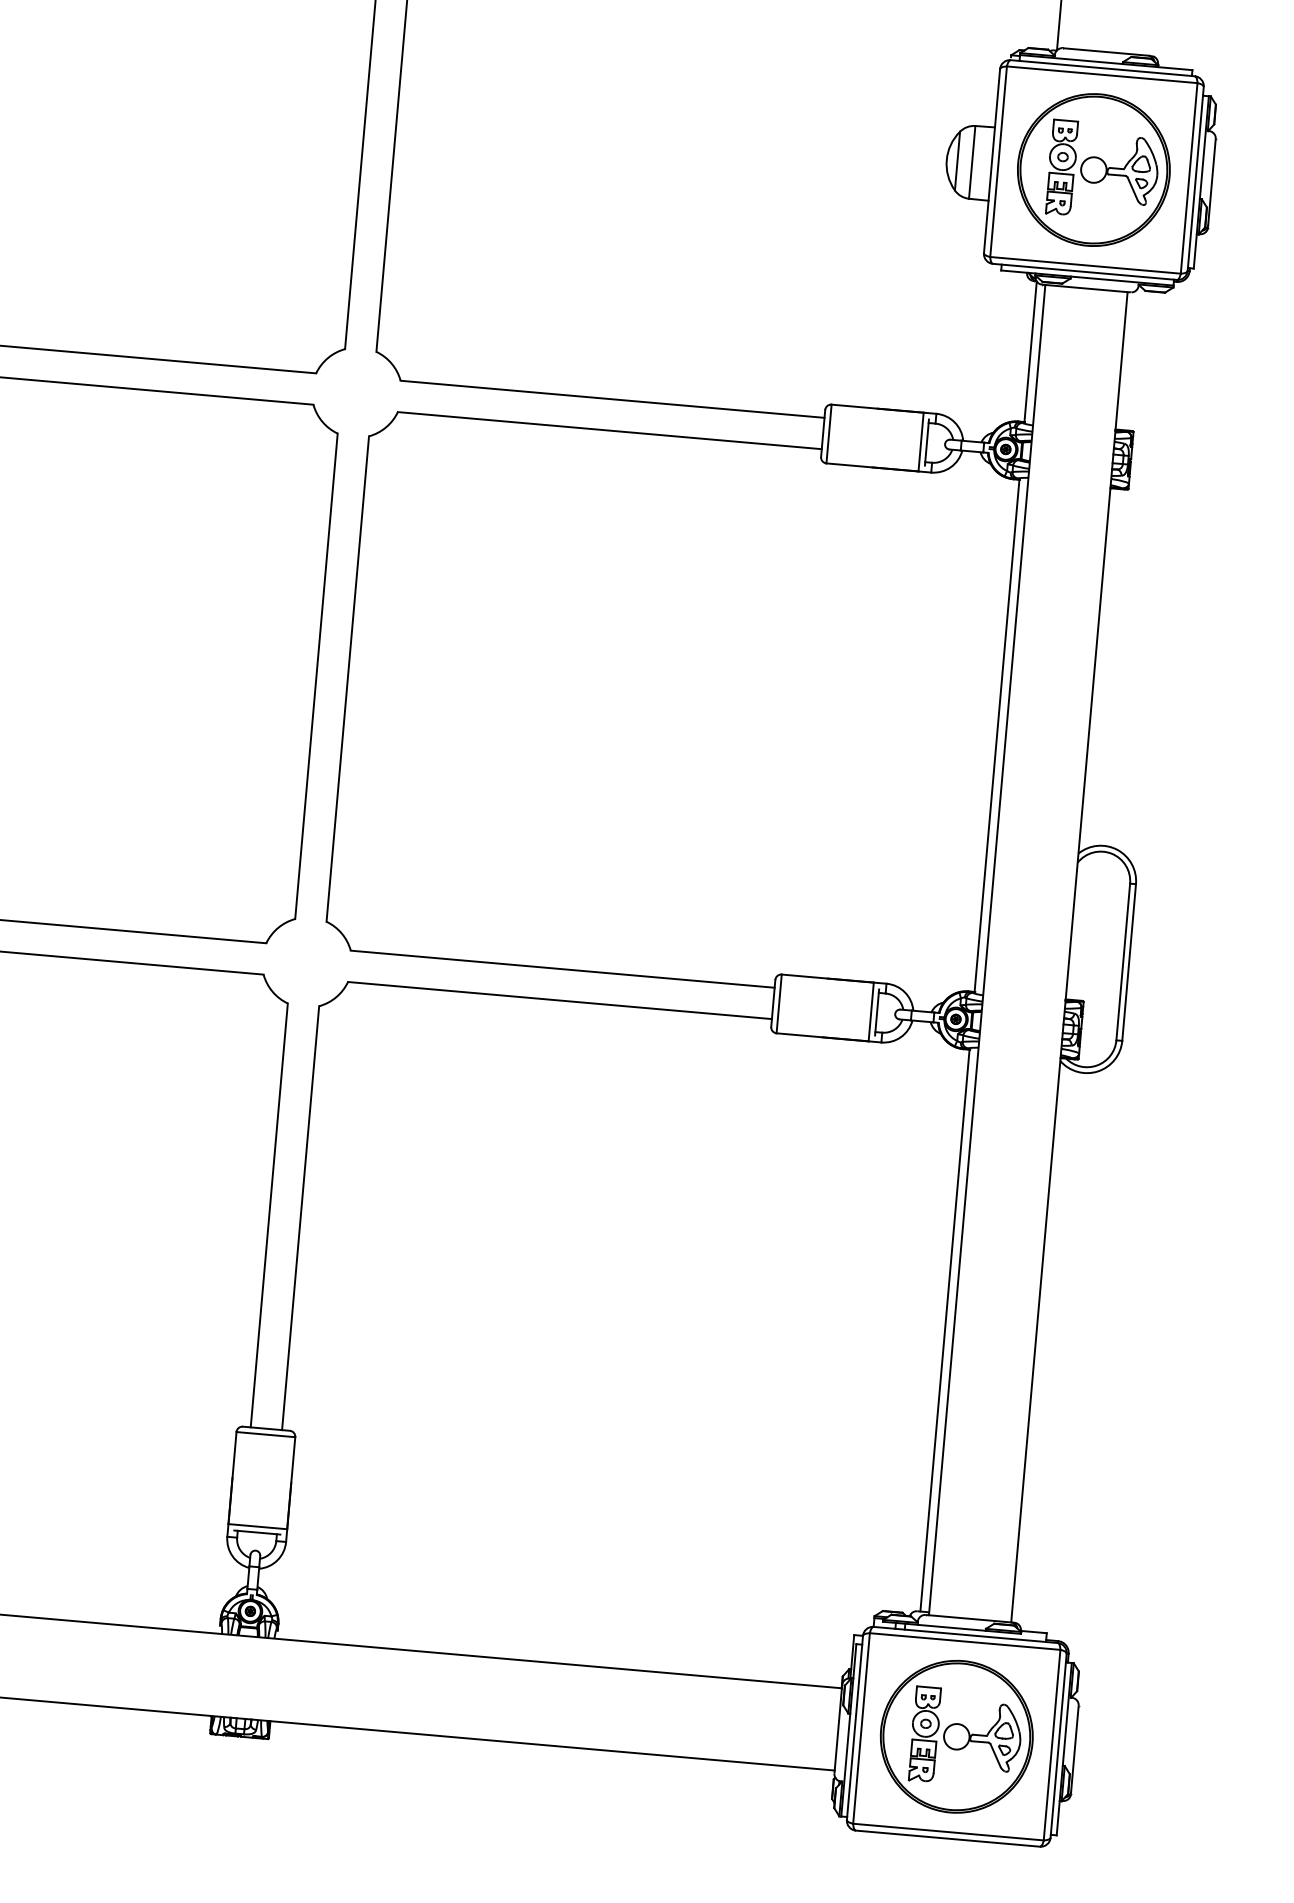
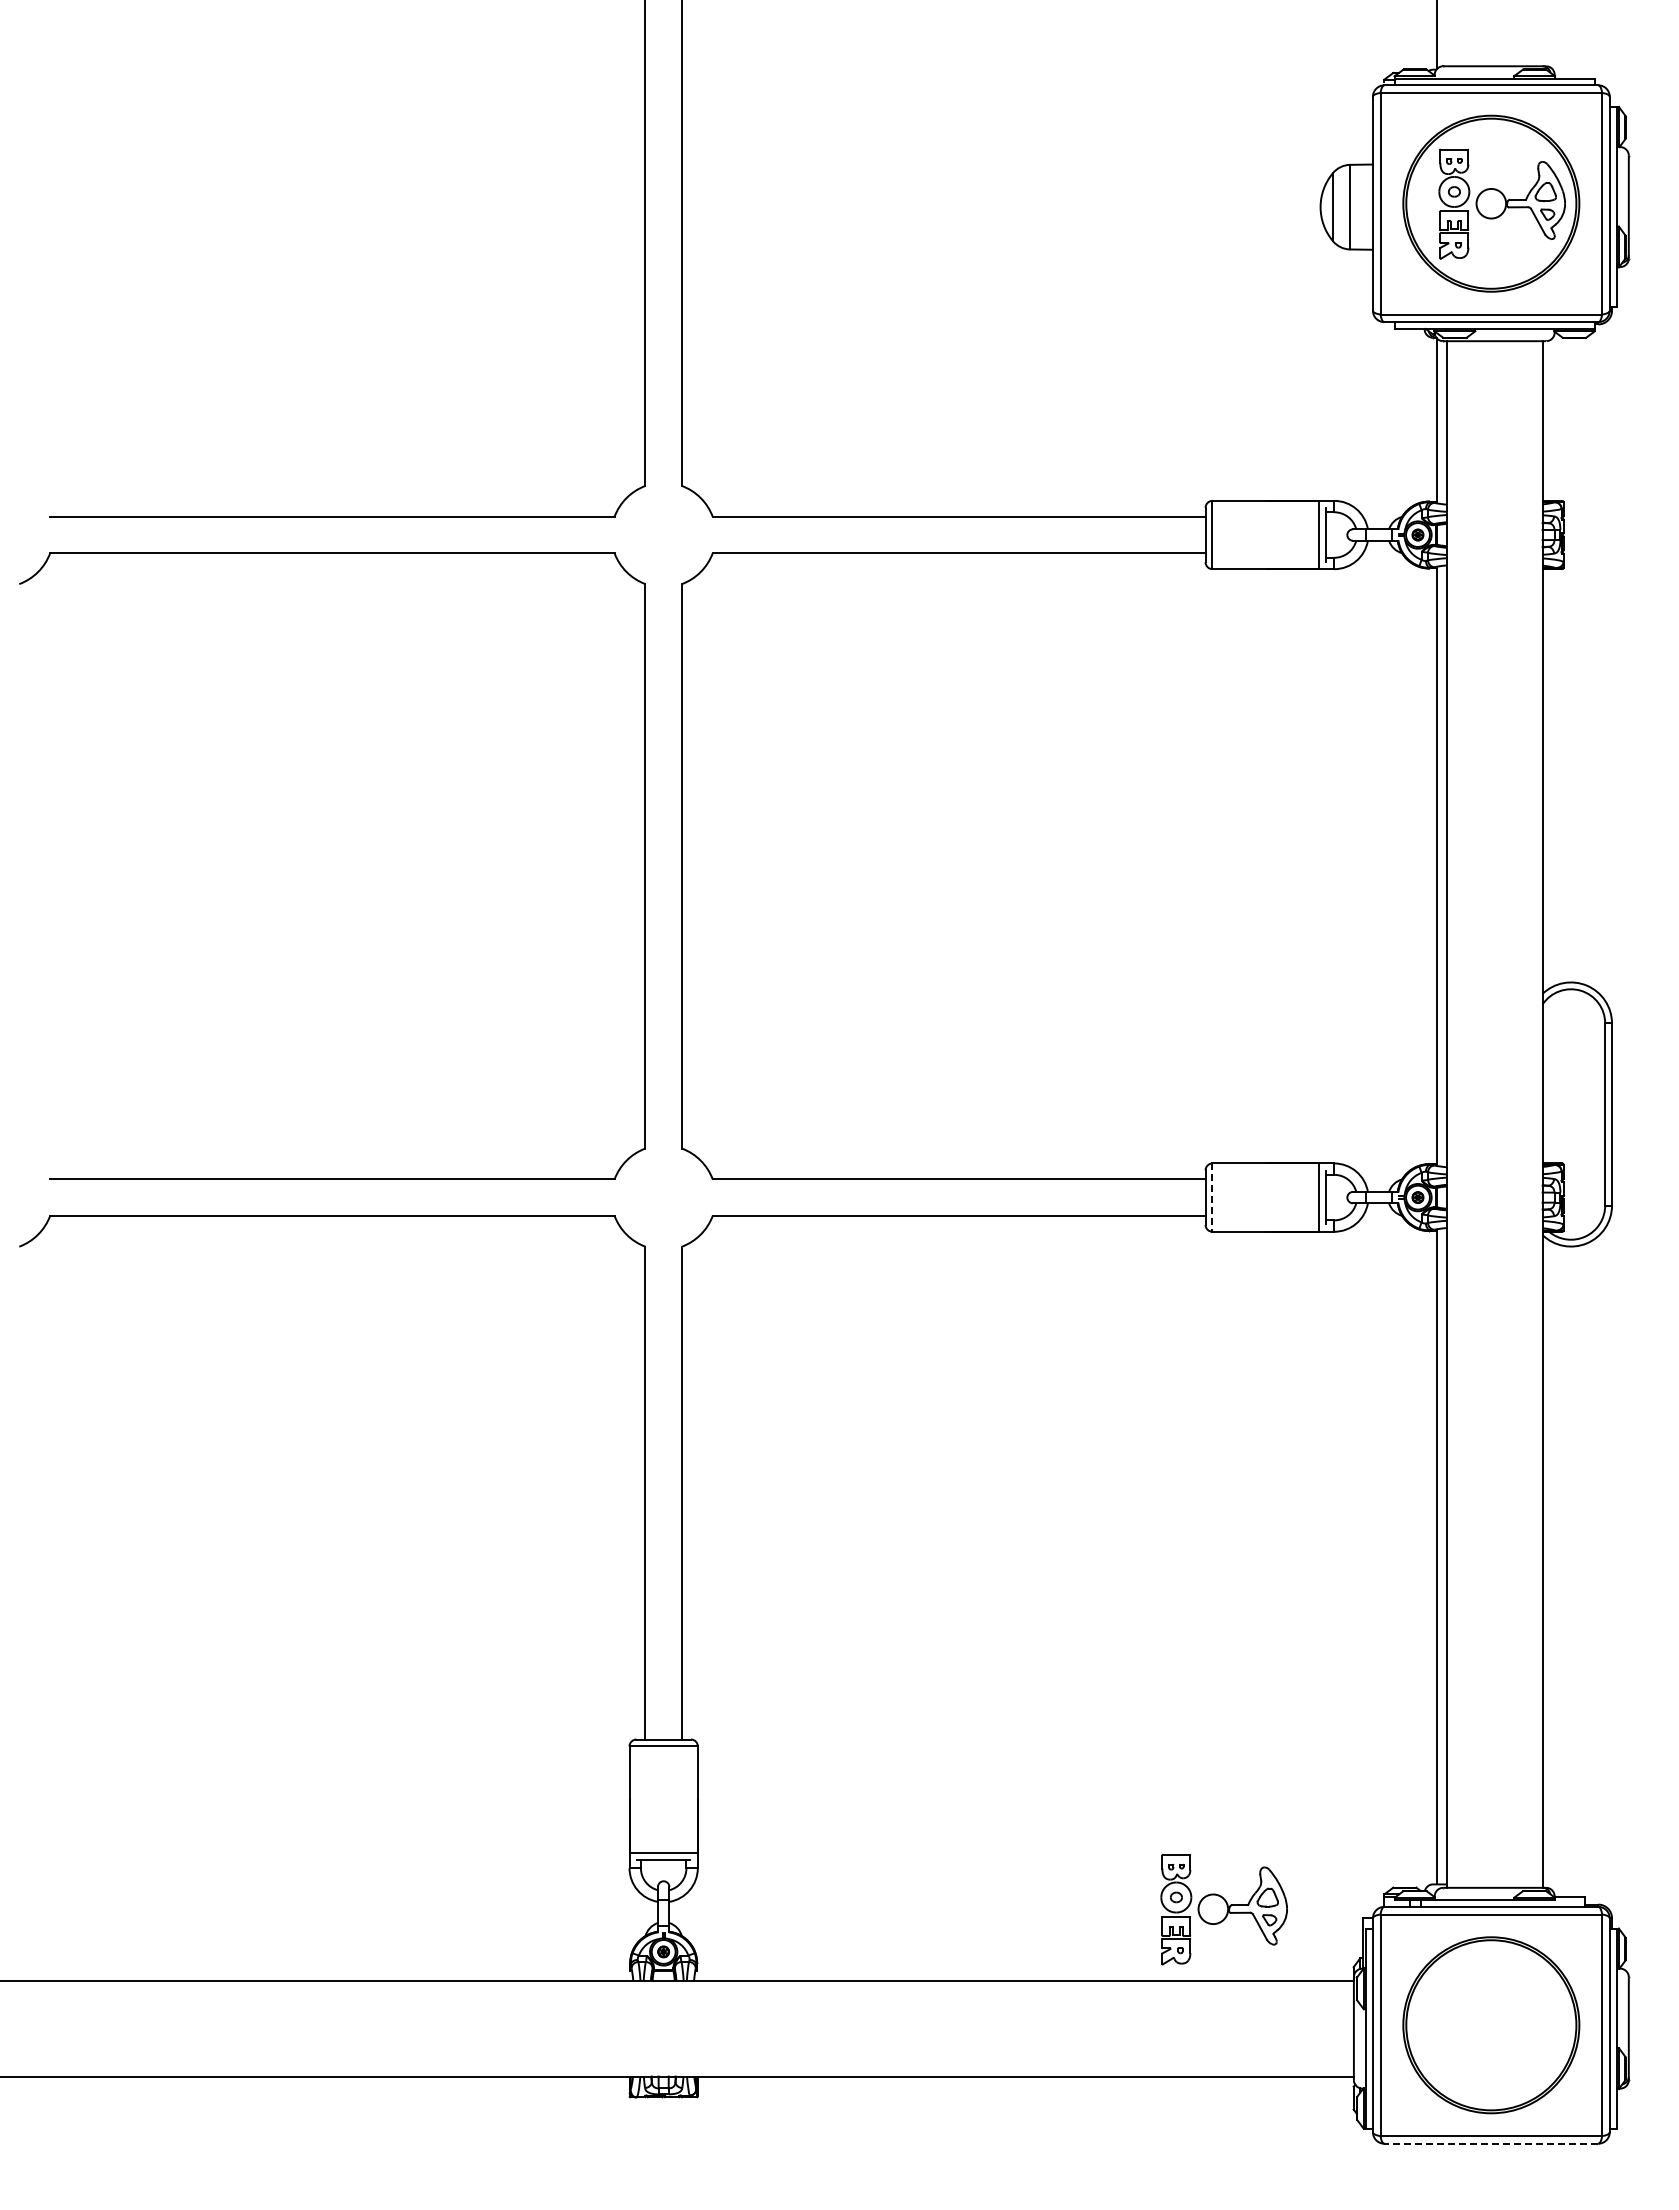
line: (779, 1004) -> (1212, 1198), solid -> dashed
part: (965, 1737) -> (1223, 1909), moved
line: (947, 1838) -> (1490, 2143), solid -> dashed

